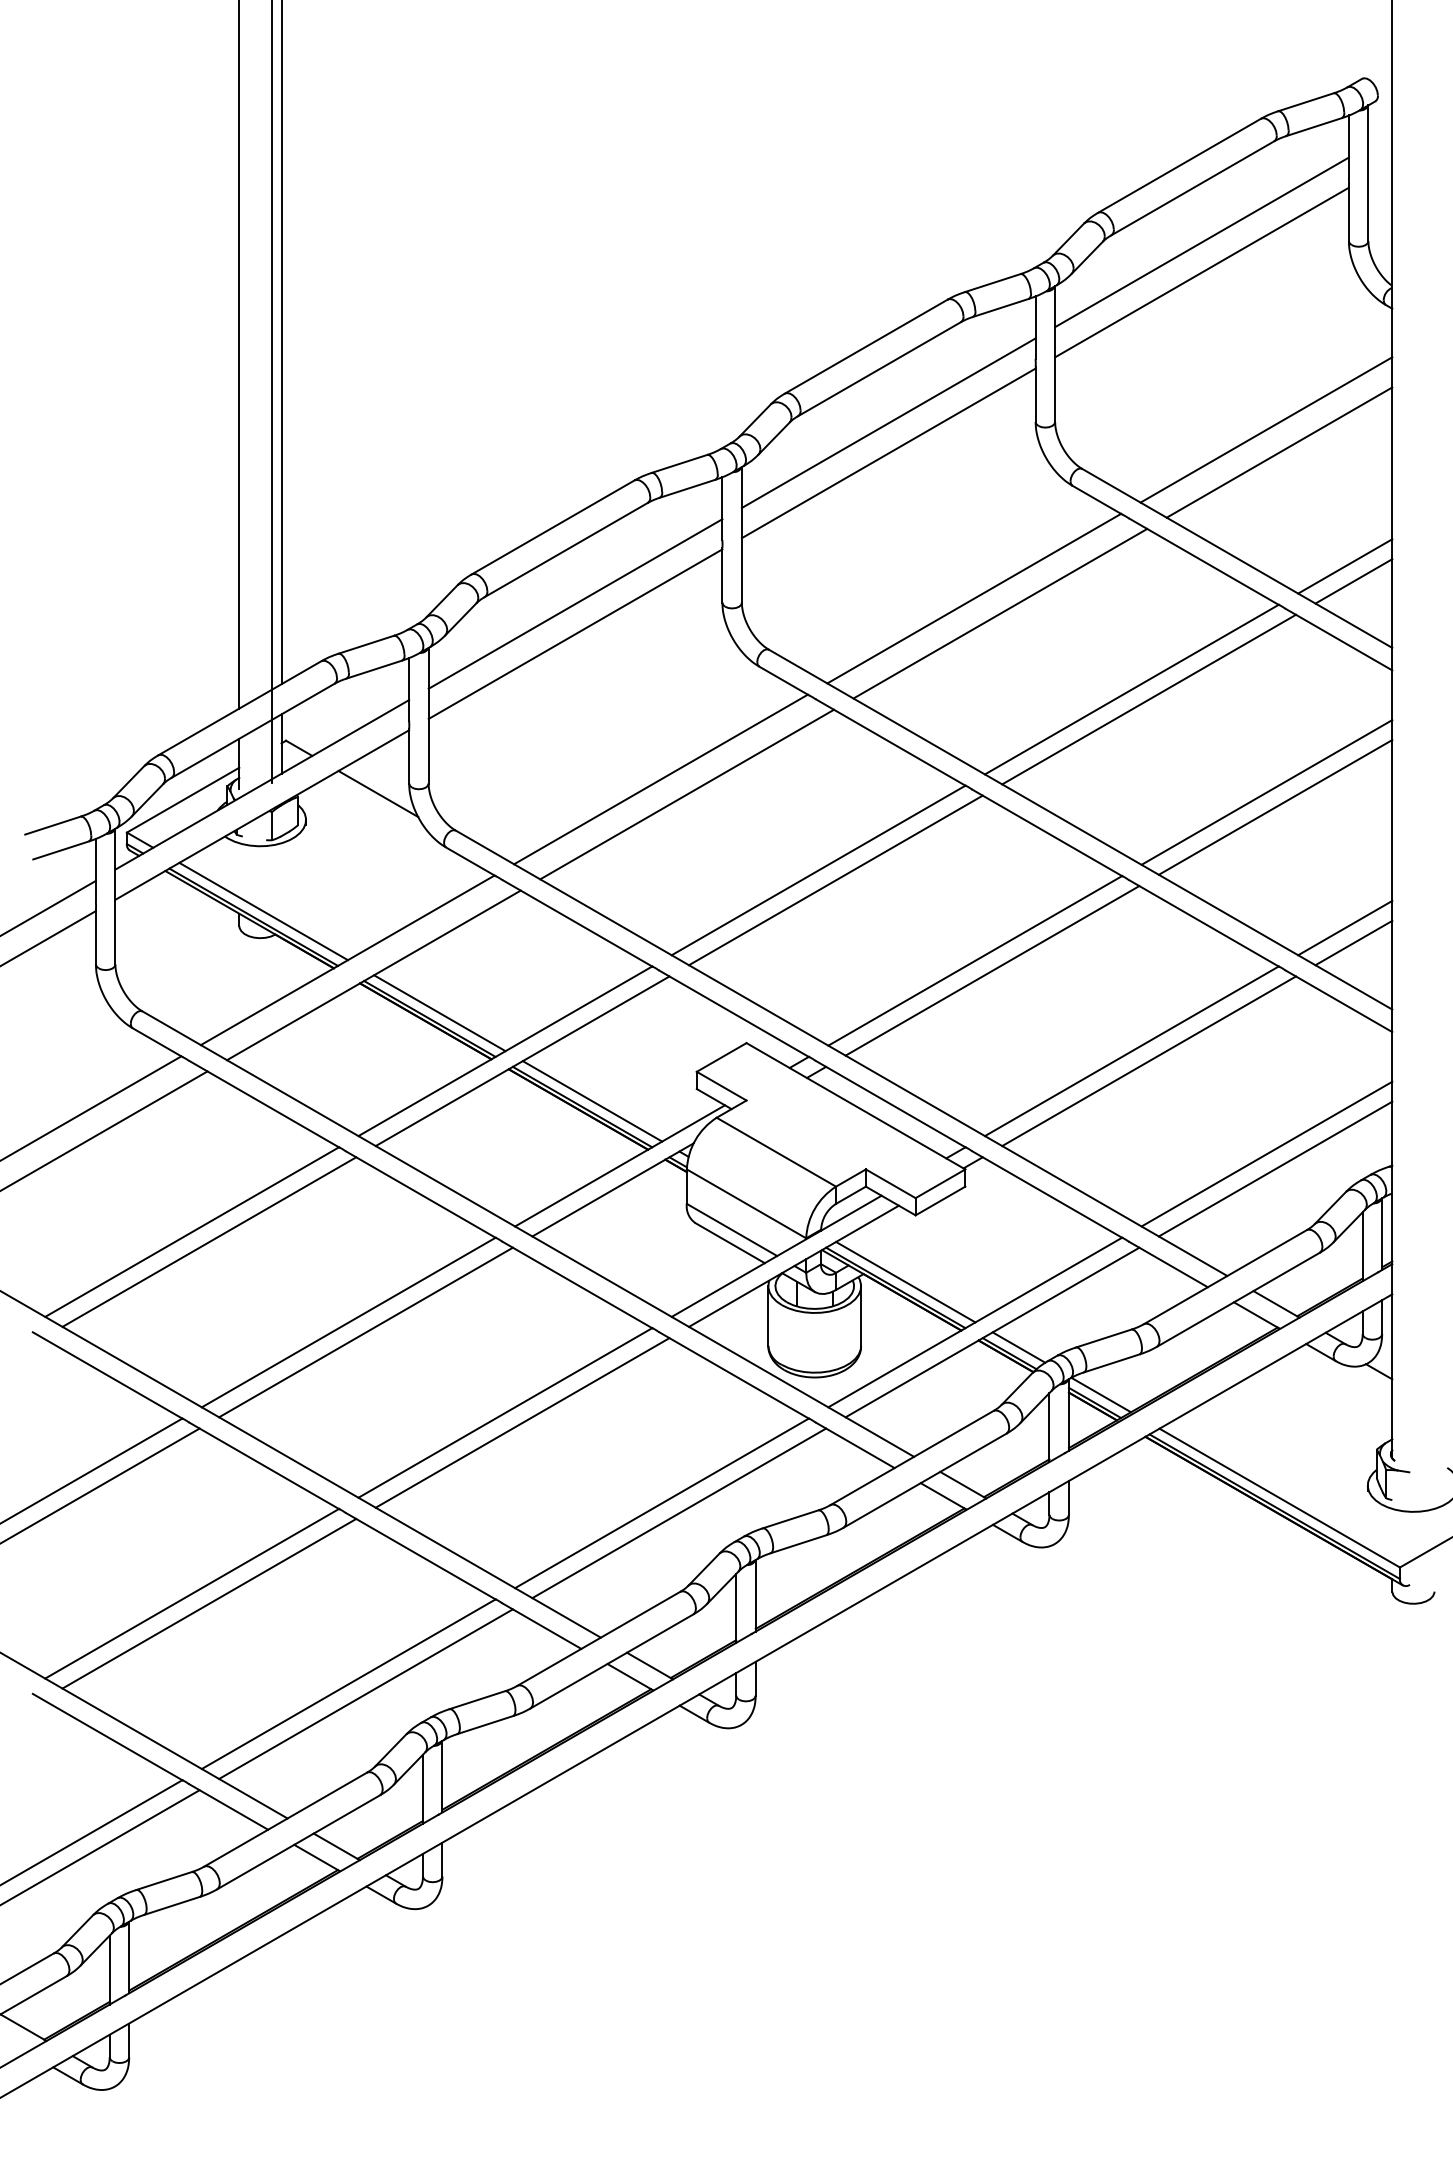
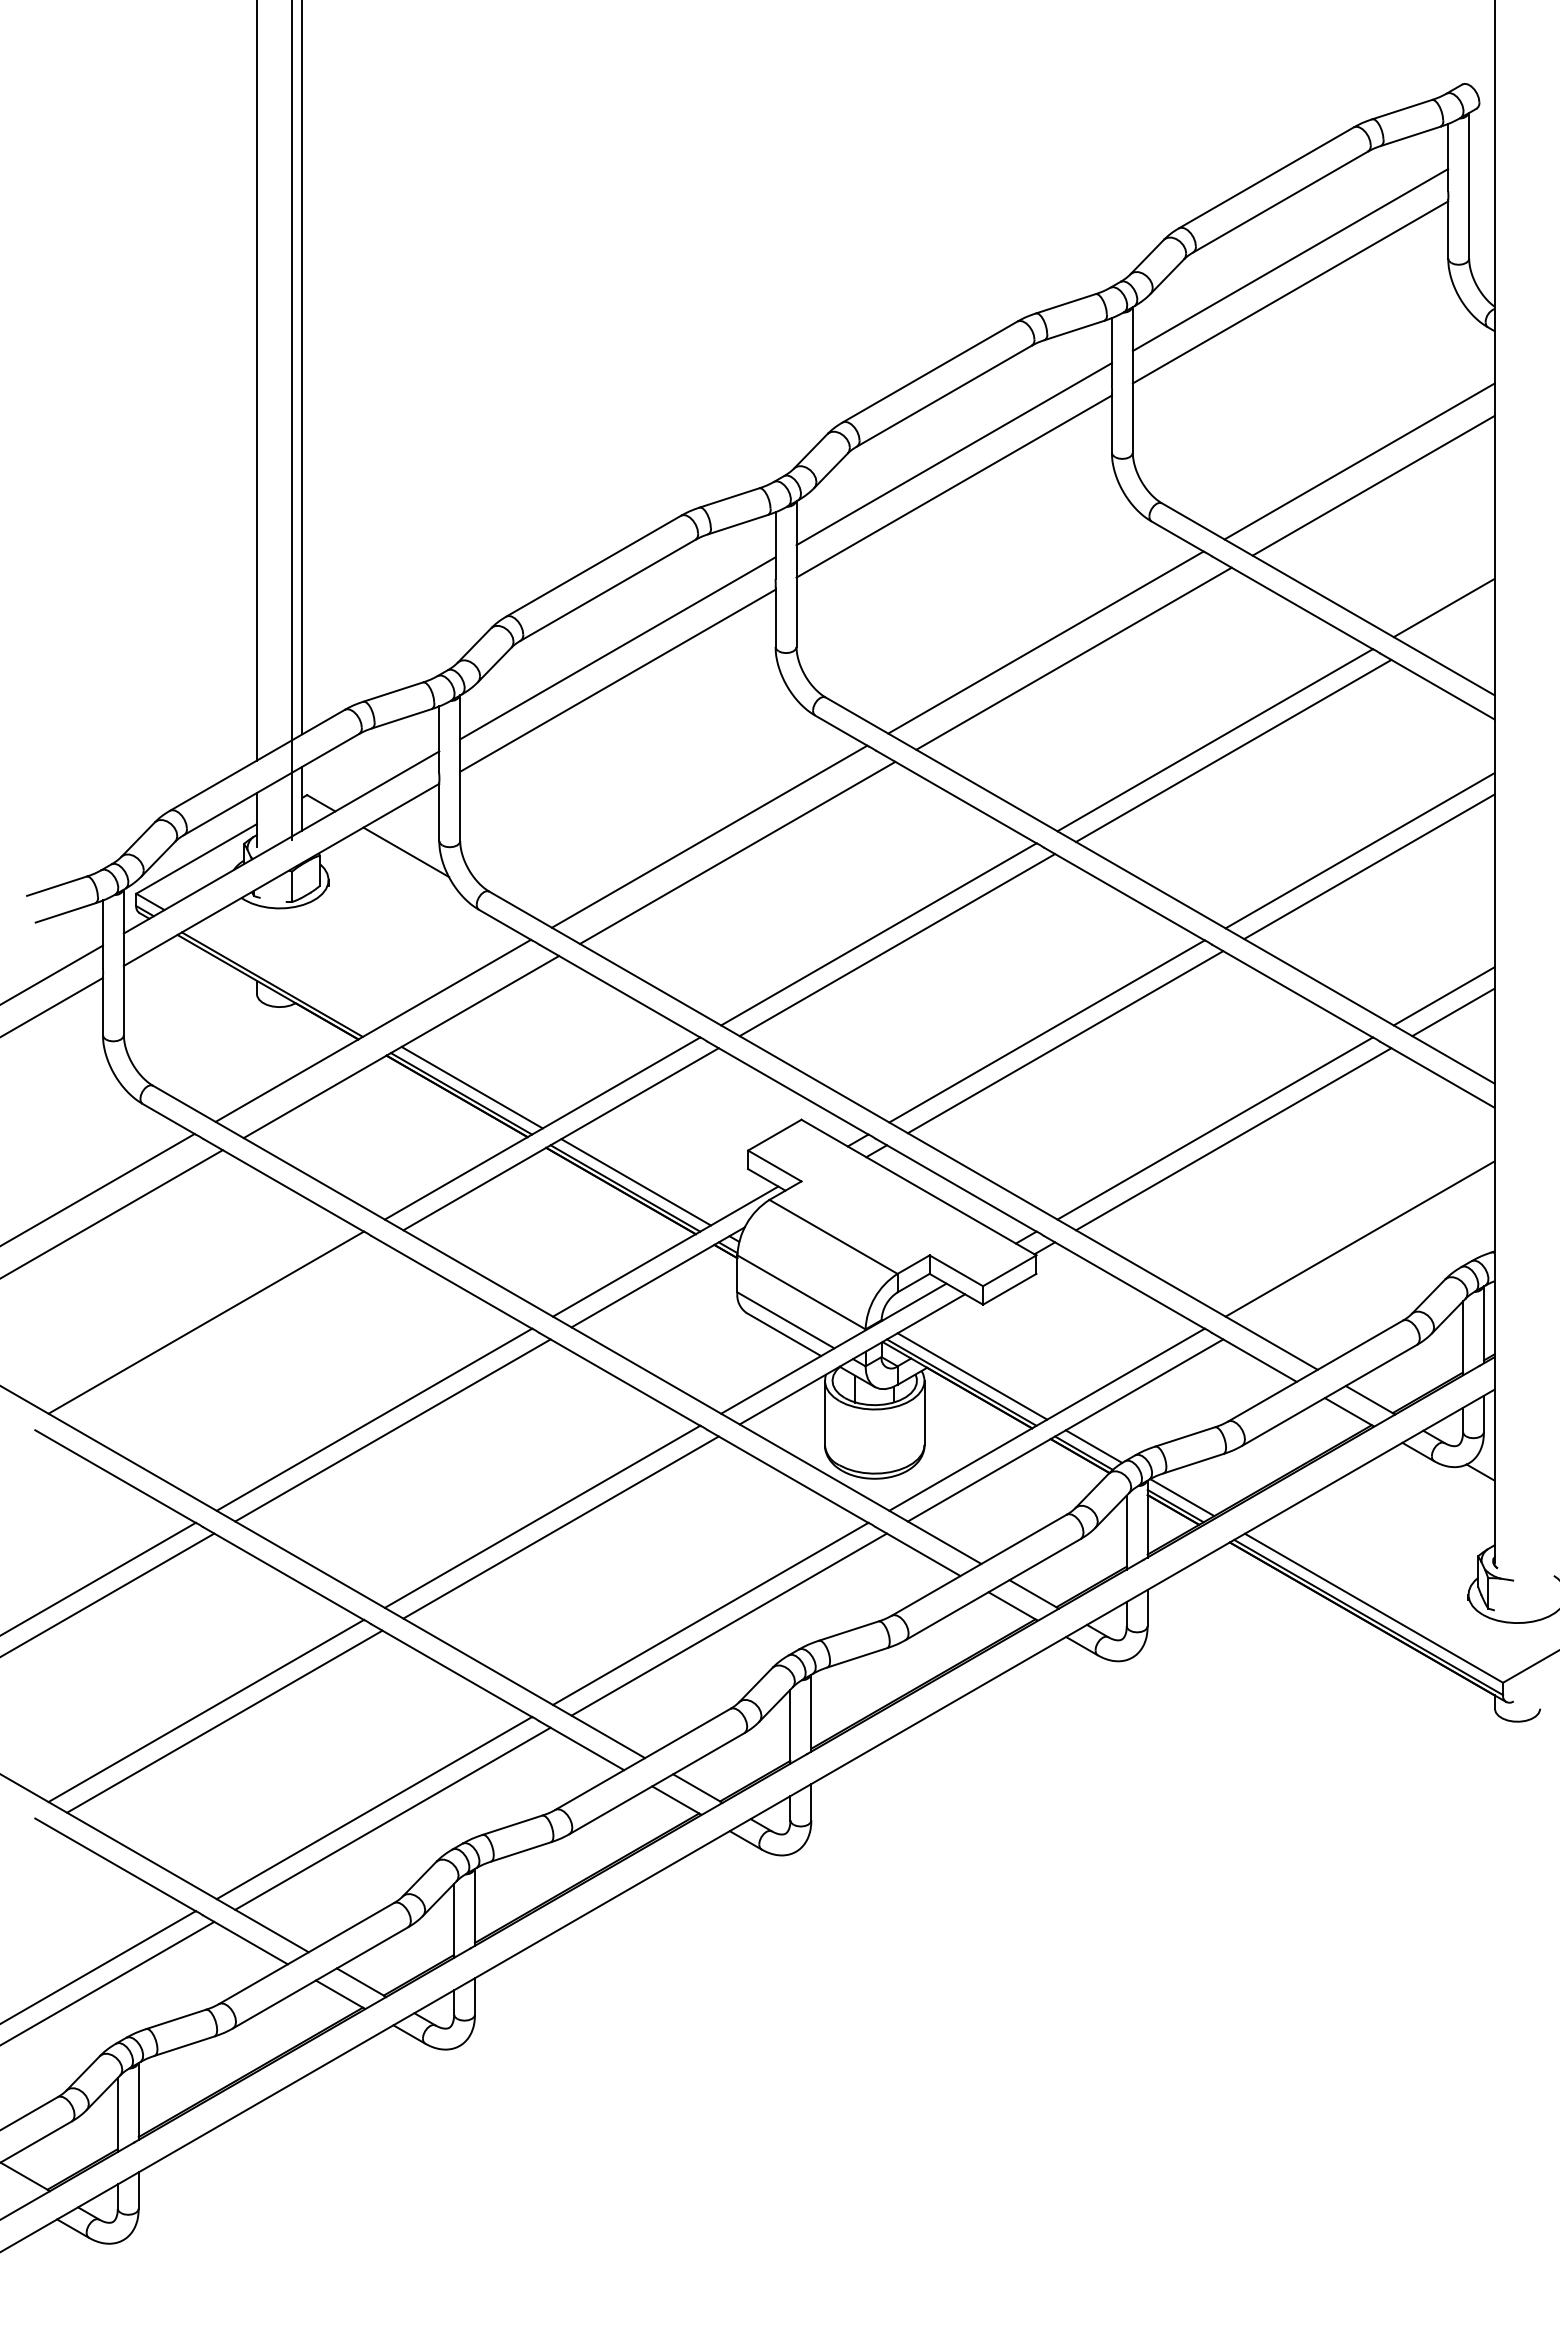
line: (1353, 580) -> (1453, 623), removed
line: (263, 911) -> (282, 978), removed
line: (1275, 1168) -> (1369, 1254), removed
line: (209, 1242) -> (224, 1333), removed

